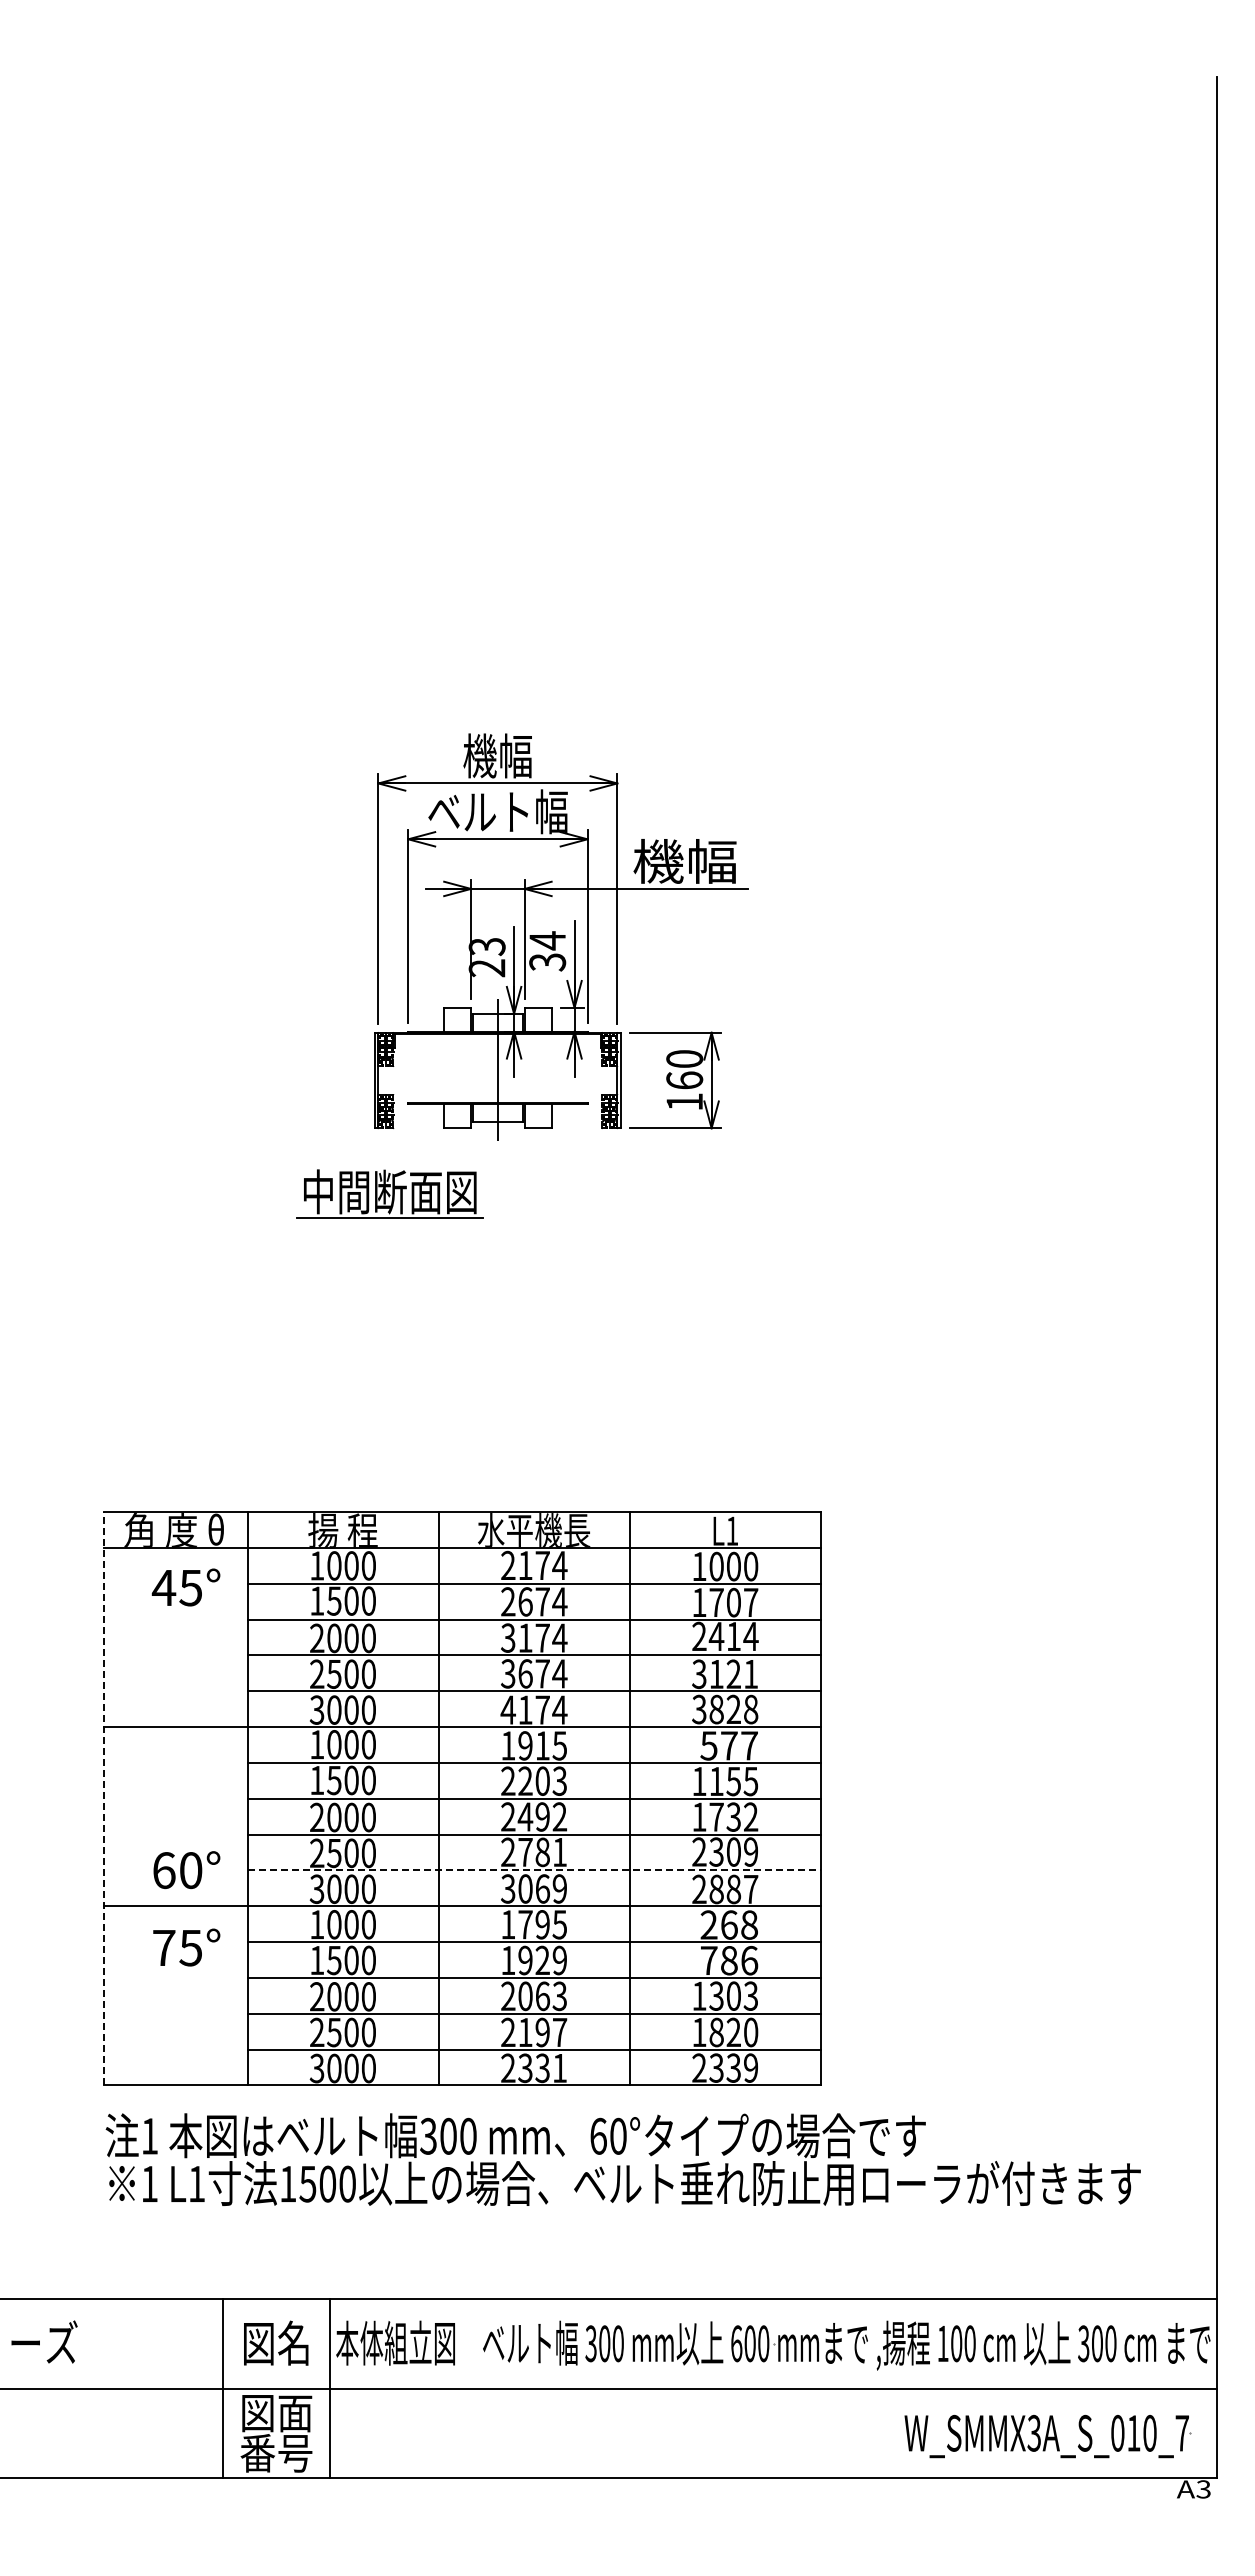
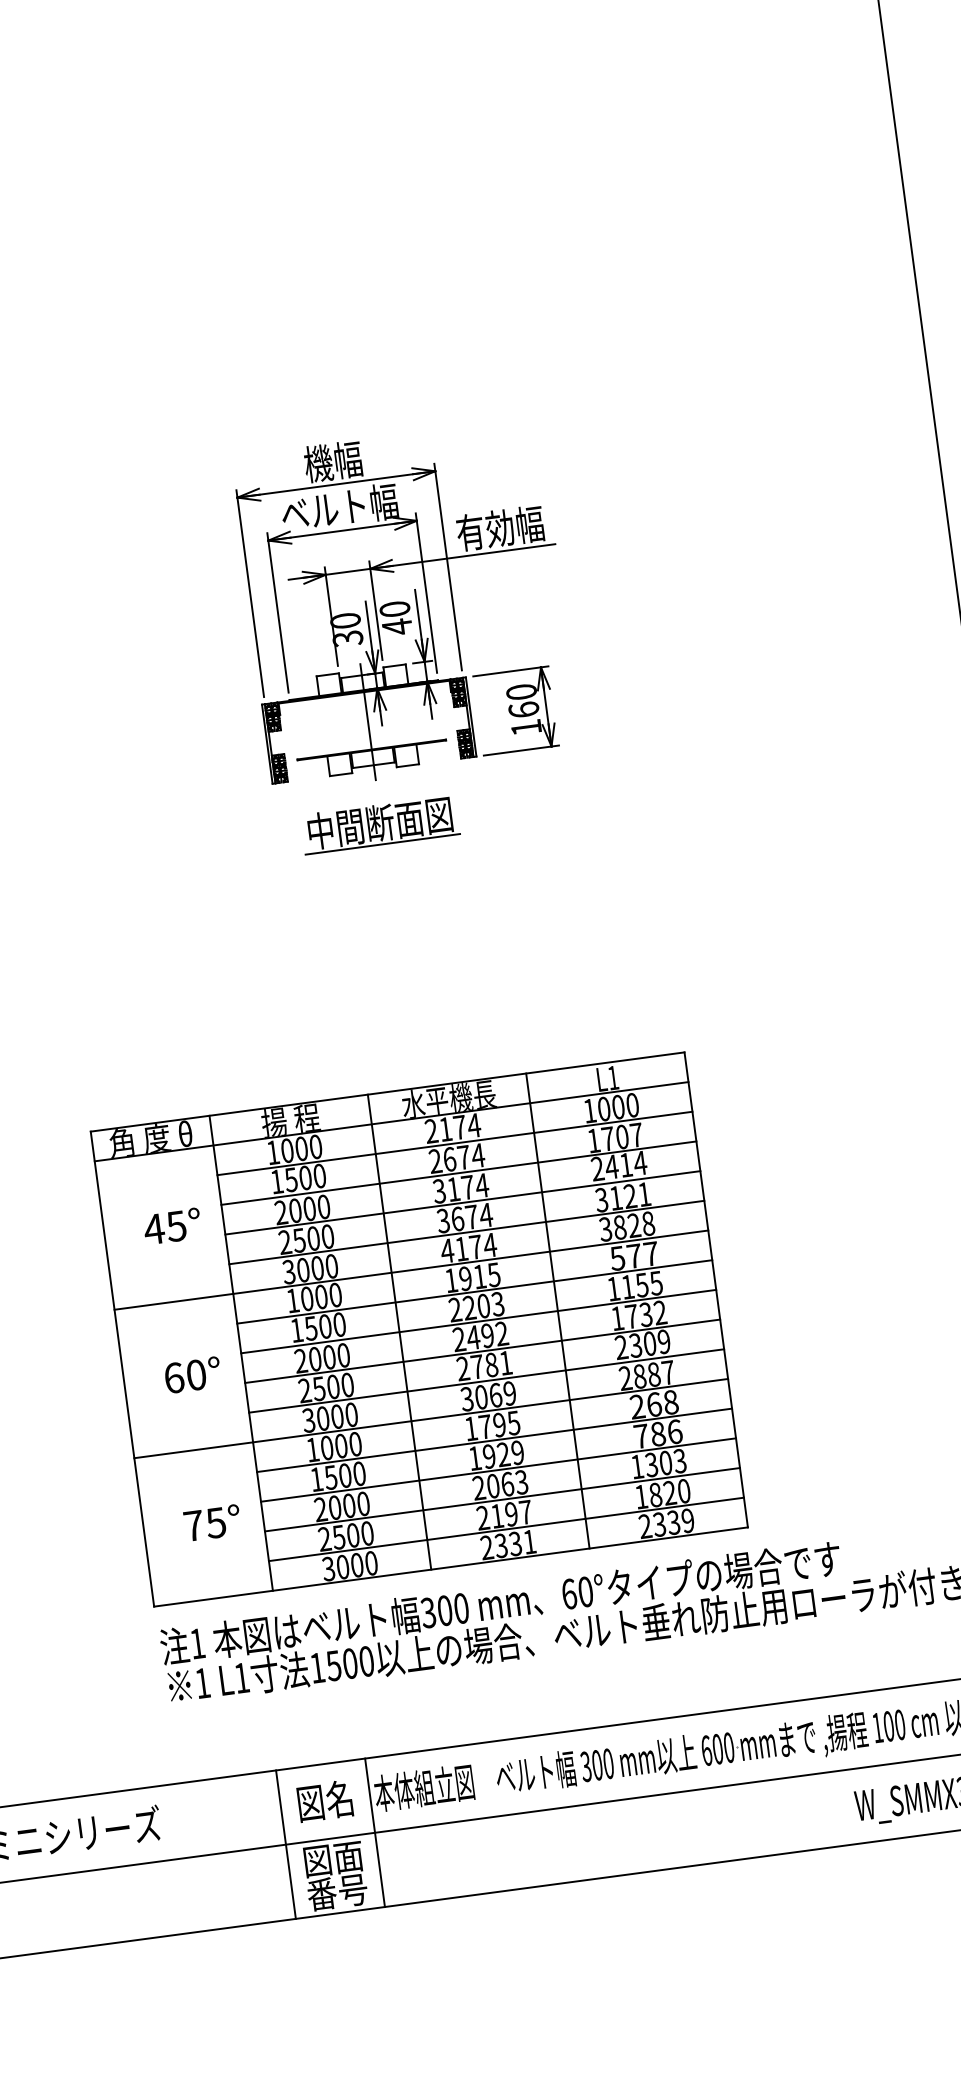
text: (685, 861) -> (500, 528), 機幅 -> 有効幅
text: (547, 951) -> (396, 618), 34 -> 40
text: (486, 957) -> (346, 629), 23 -> 30
part: (389, 1193) -> (379, 824), moved
text: (185, 1587) -> (171, 1226), moved
line: (104, 1798) -> (122, 1368), dashed -> solid
text: (186, 1870) -> (192, 1375), moved
line: (534, 1870) -> (486, 1380), dashed -> solid
text: (186, 1947) -> (212, 1523), moved

